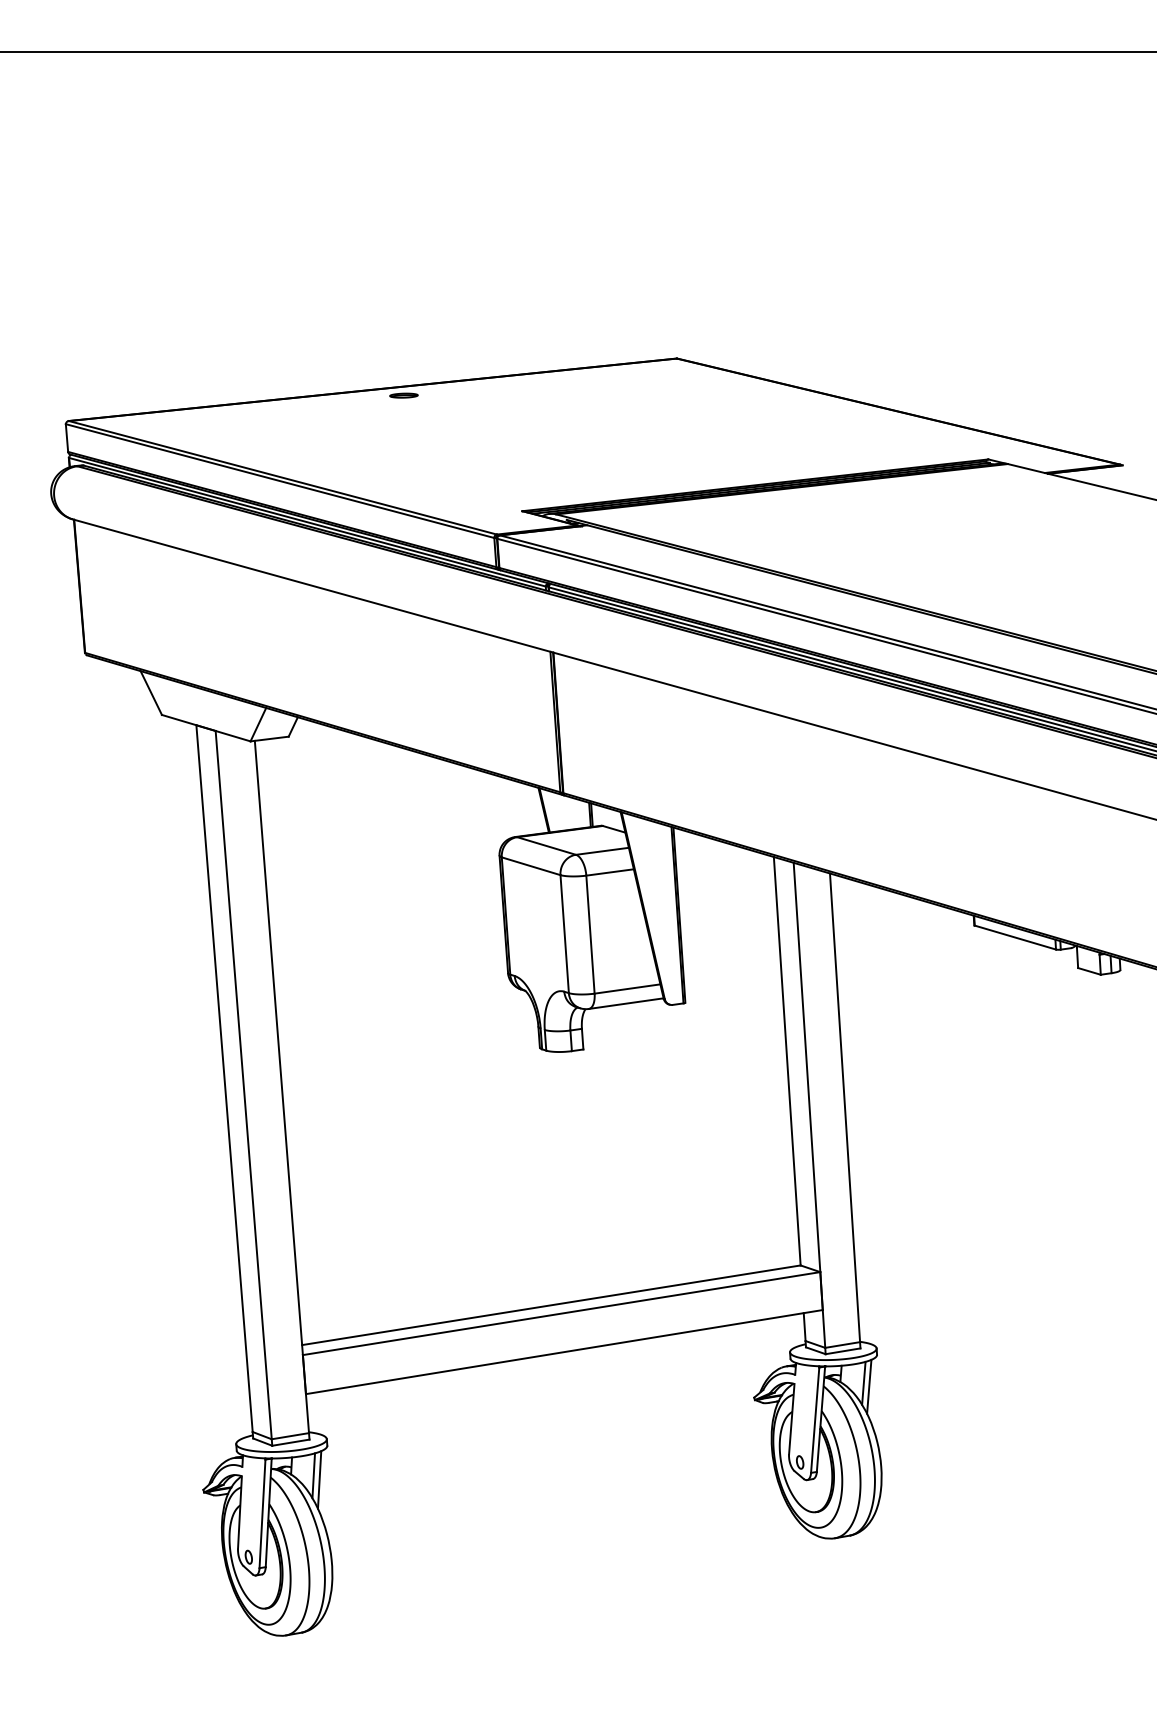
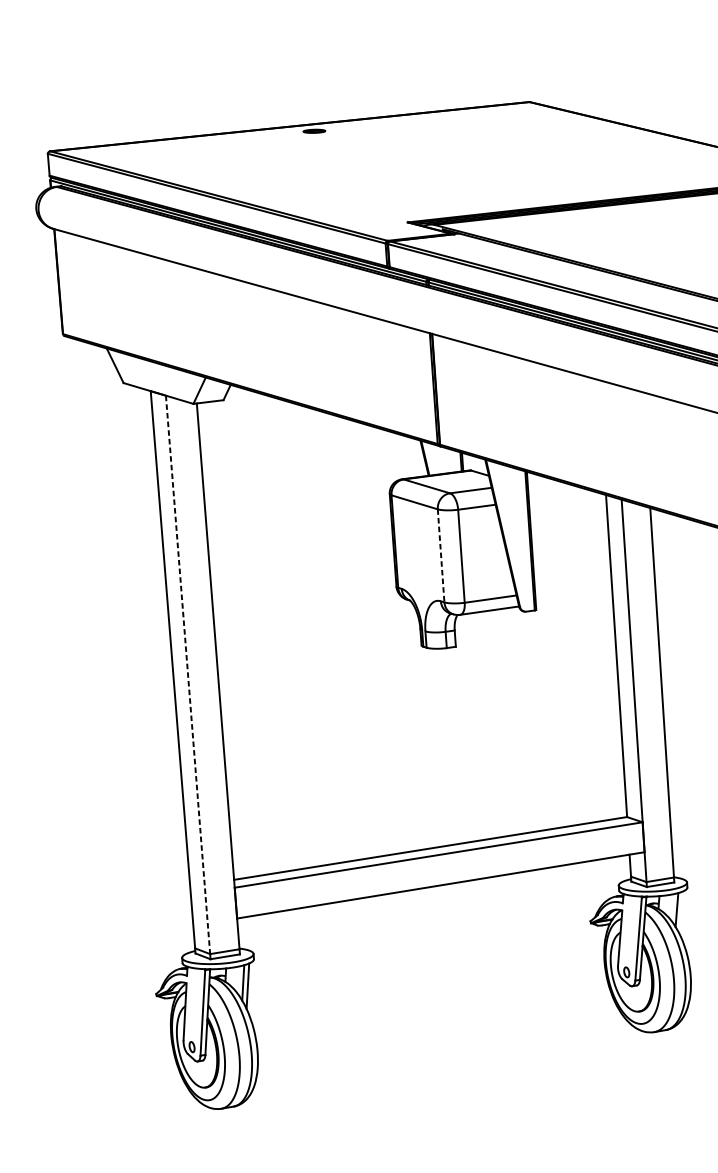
line: (564, 934) -> (440, 556), solid -> dashed
line: (243, 1085) -> (187, 675), solid -> dashed
line: (869, 1386) -> (681, 912), removed

